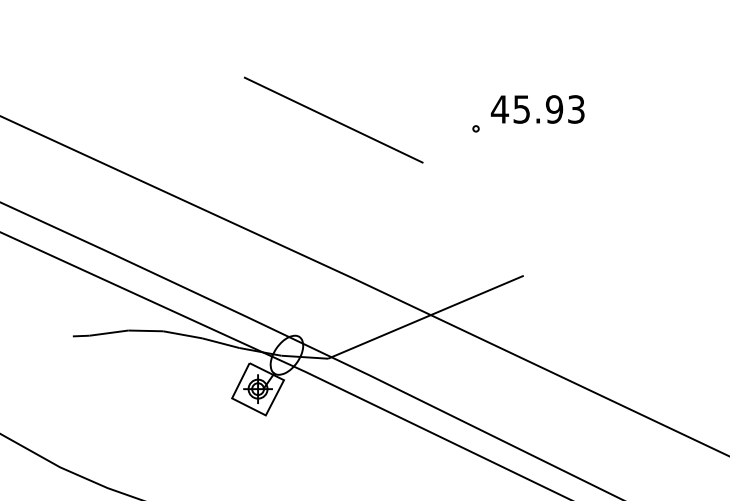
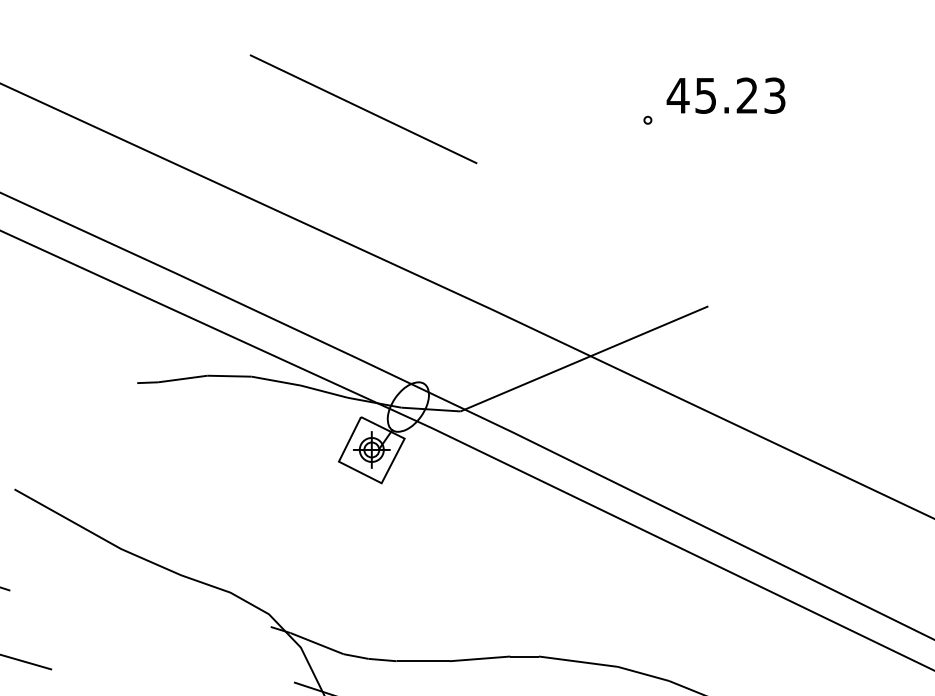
text: (554, 109) -> (747, 95), 45.93 -> 45.23
line: (333, 120) -> (363, 109), moved

